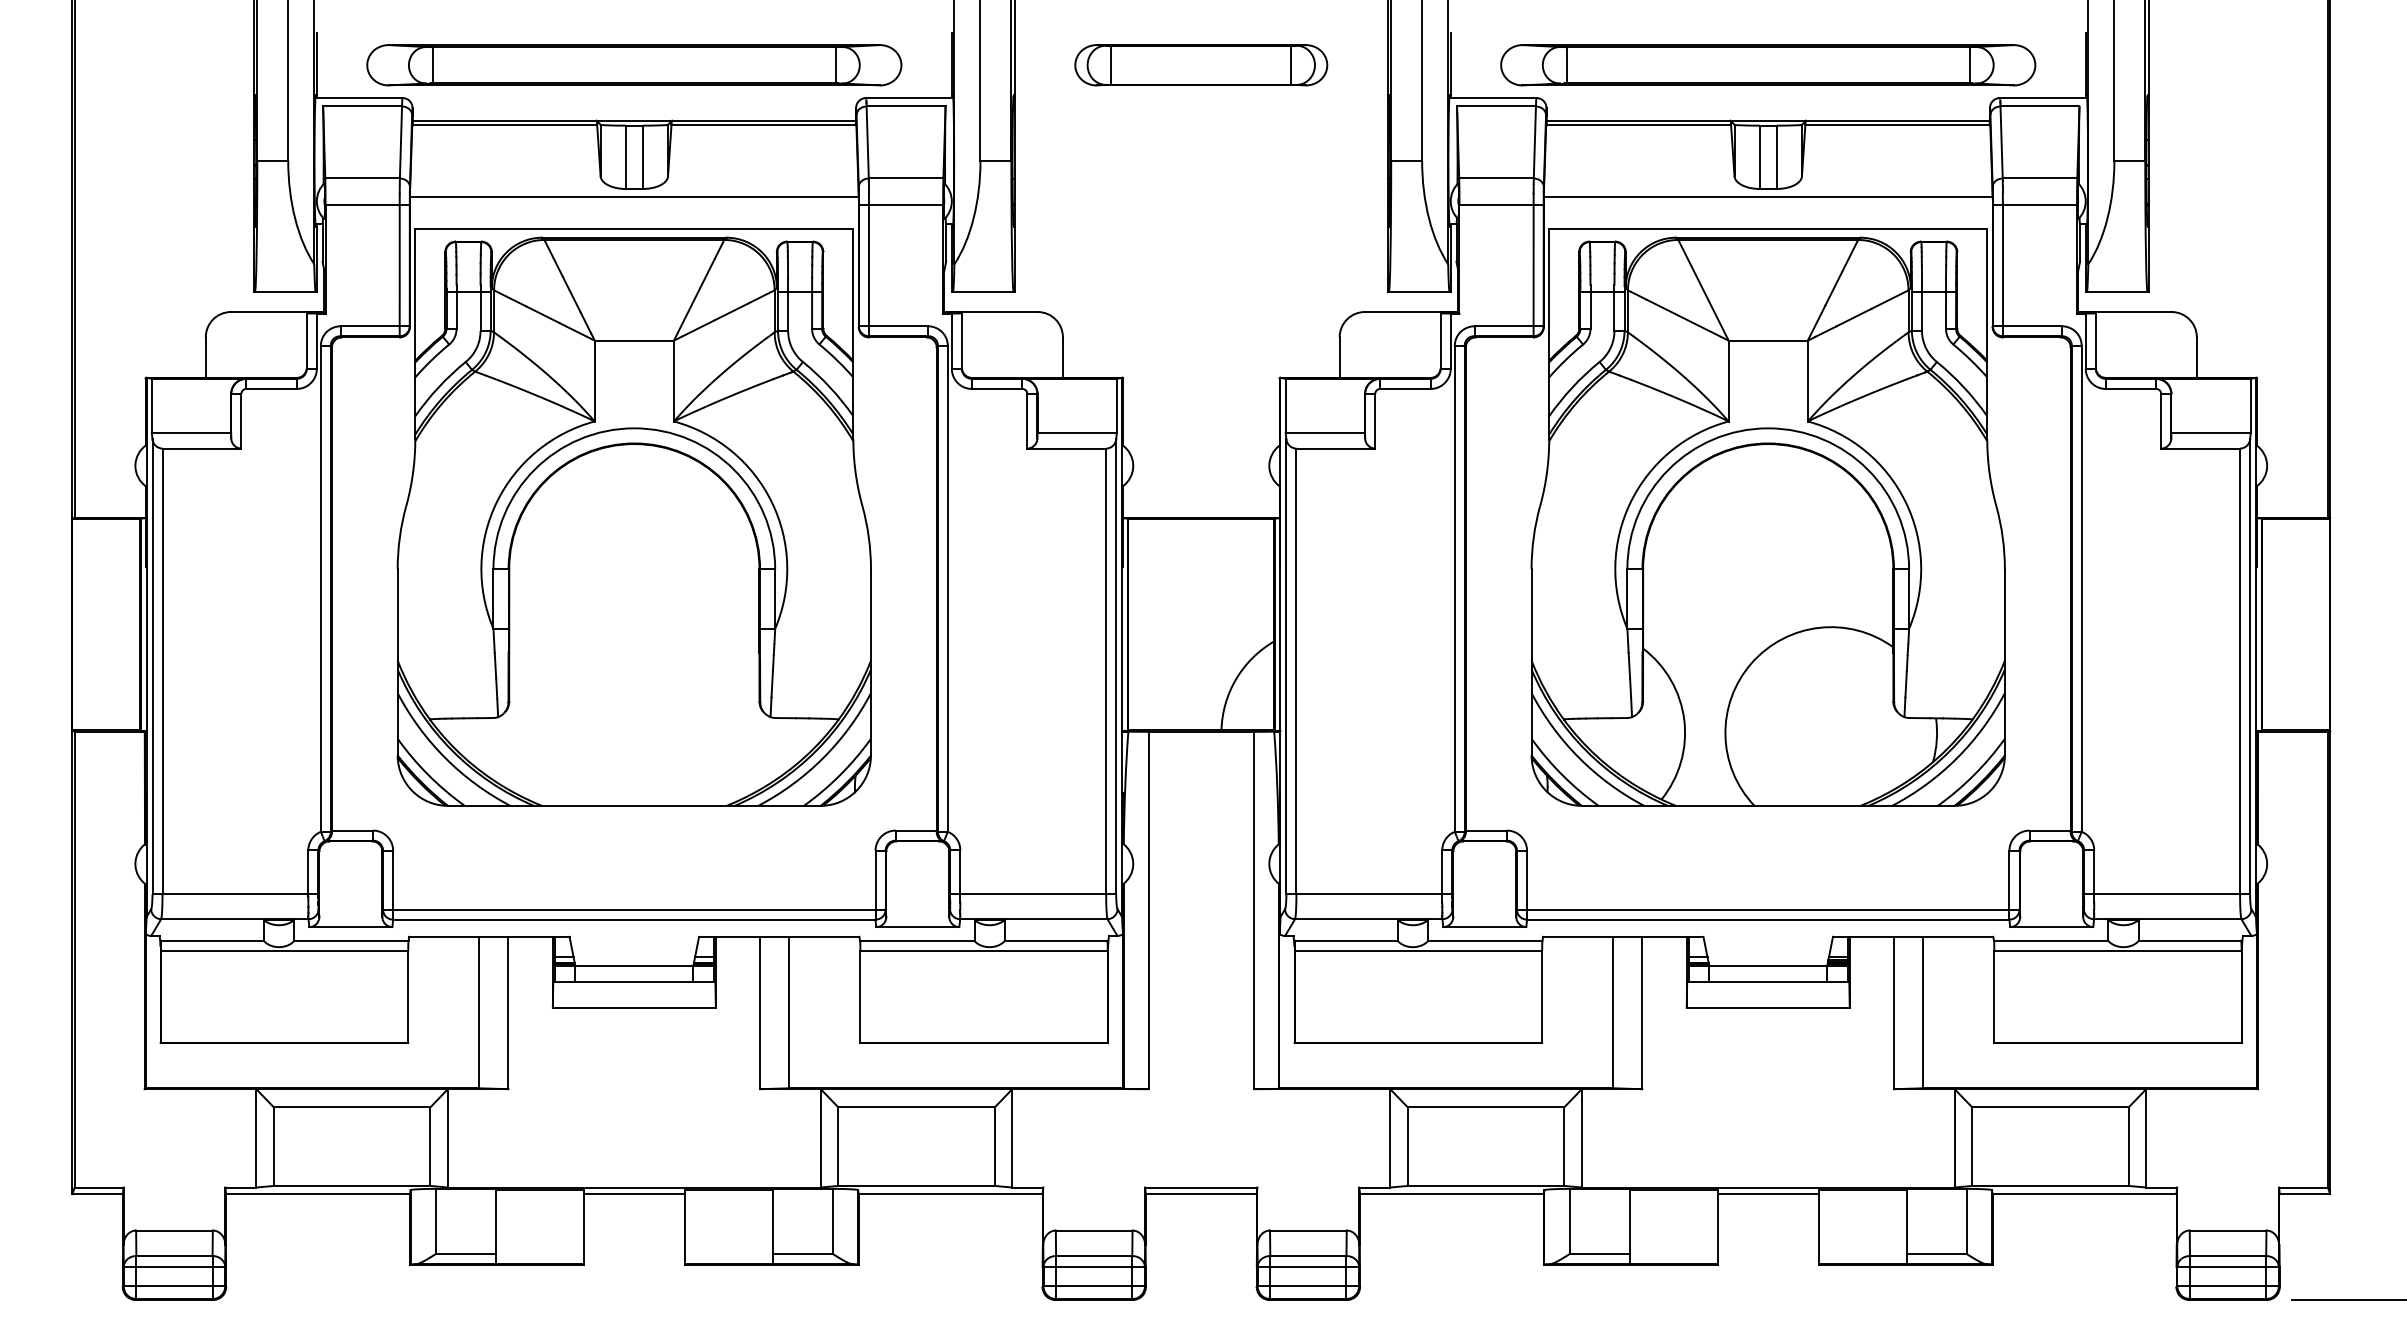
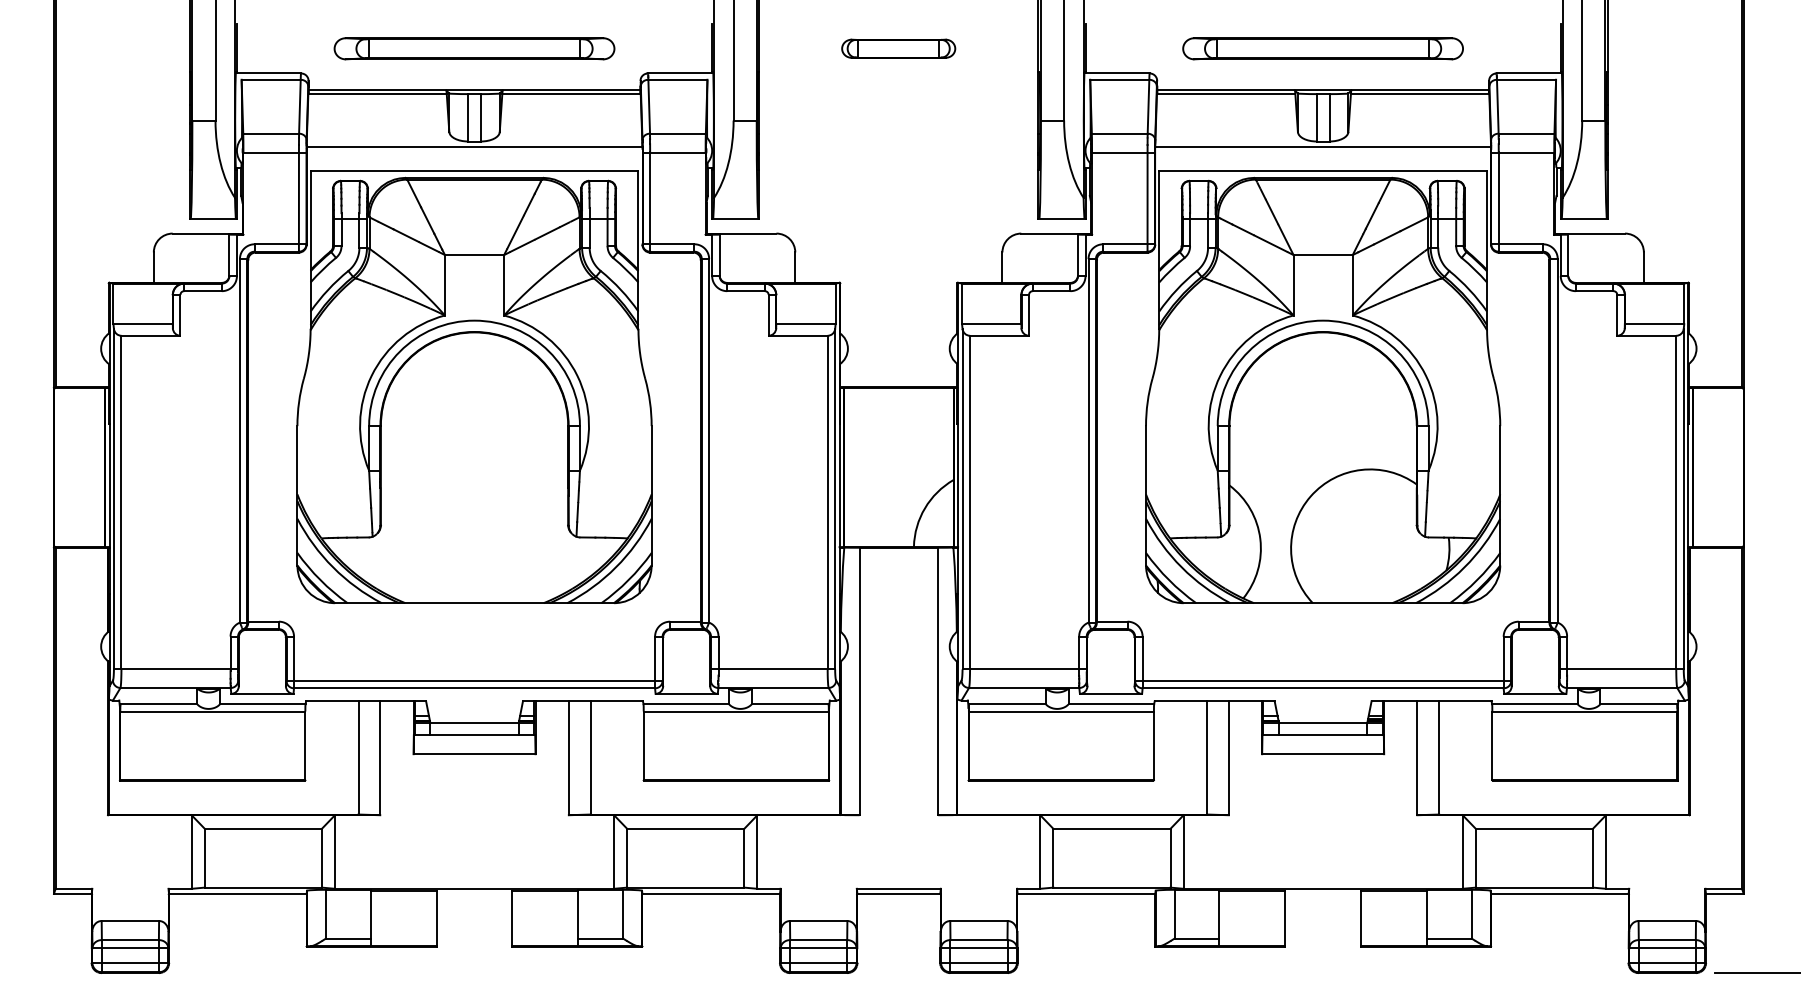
part: (634, 64) -> (474, 48), size x0.7
part: (1200, 64) -> (898, 48), size x0.6
part: (1767, 64) -> (1322, 48), size x0.7
line: (634, 1193) -> (474, 893), removed
line: (1767, 1193) -> (1322, 893), removed

